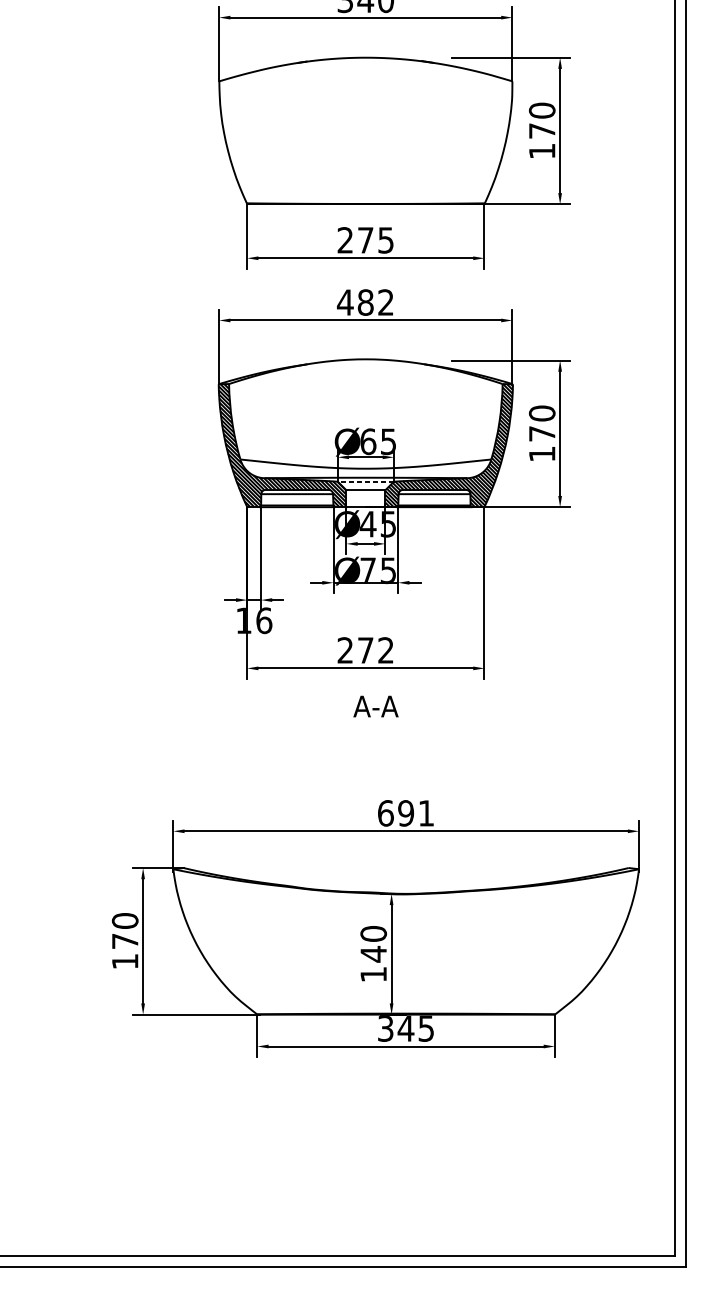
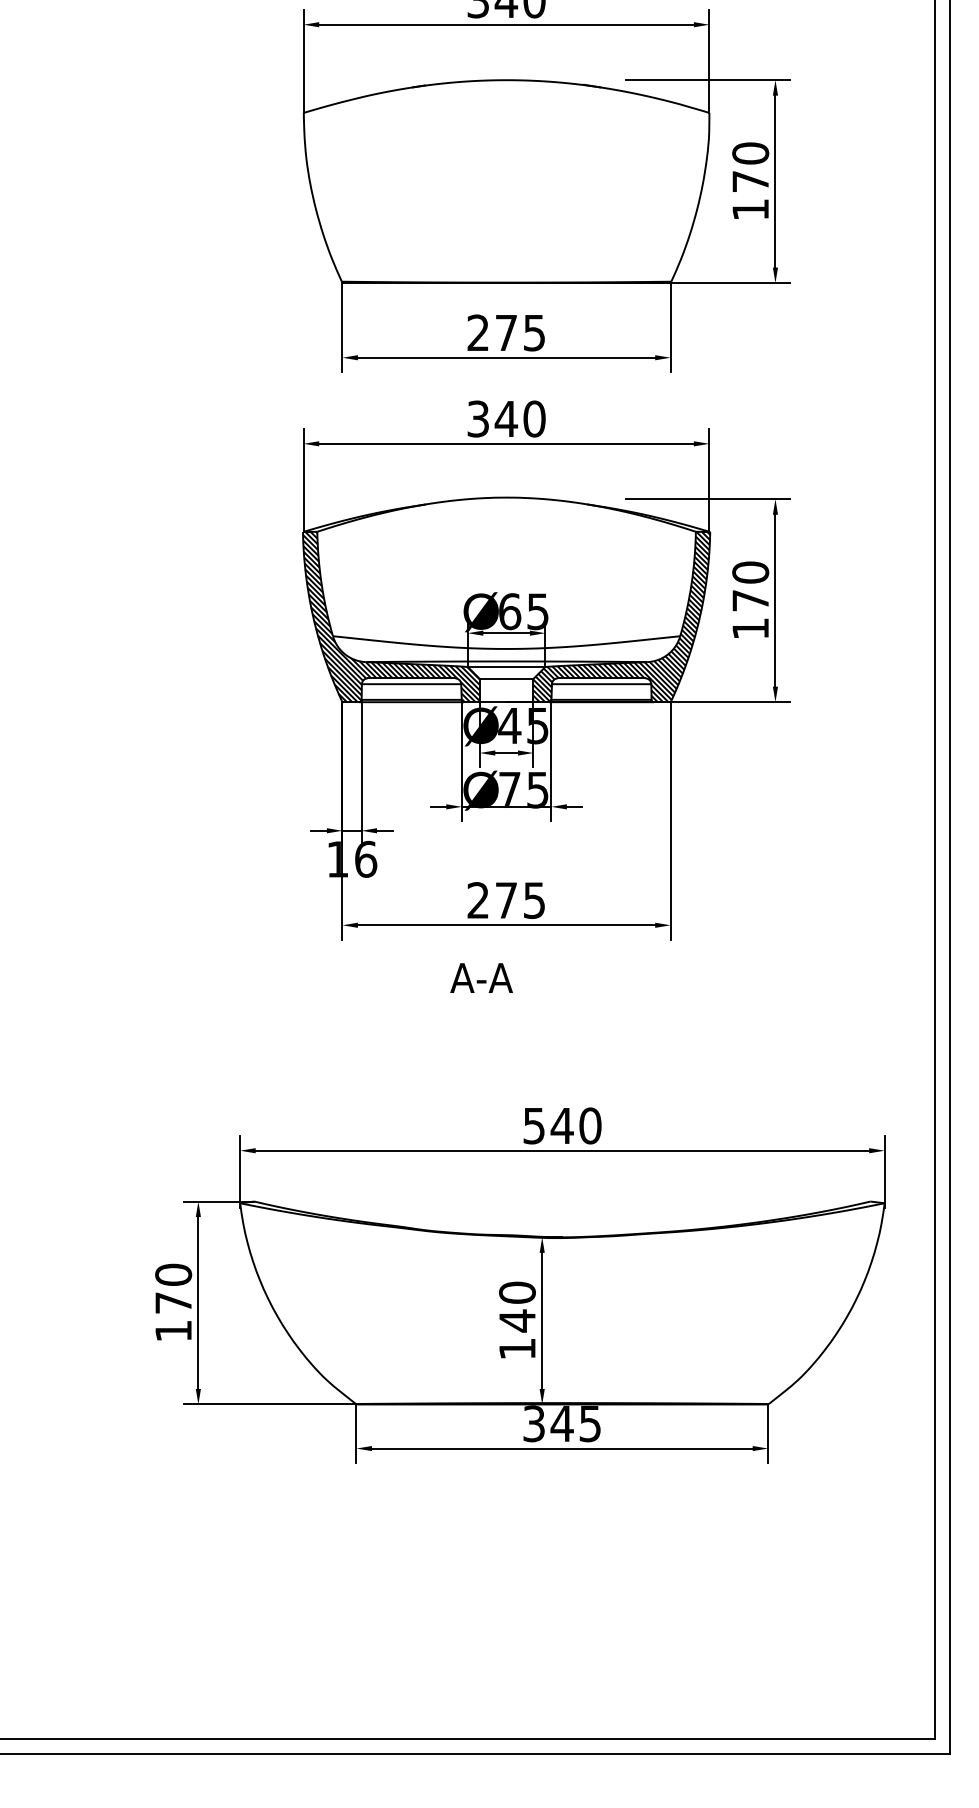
text: (365, 302) -> (505, 418), 482 -> 340
line: (365, 481) -> (506, 666), dashed -> solid
text: (385, 650) -> (533, 900), 272 -> 275
text: (375, 706) -> (481, 977), moved
text: (406, 813) -> (562, 1125), 691 -> 540

